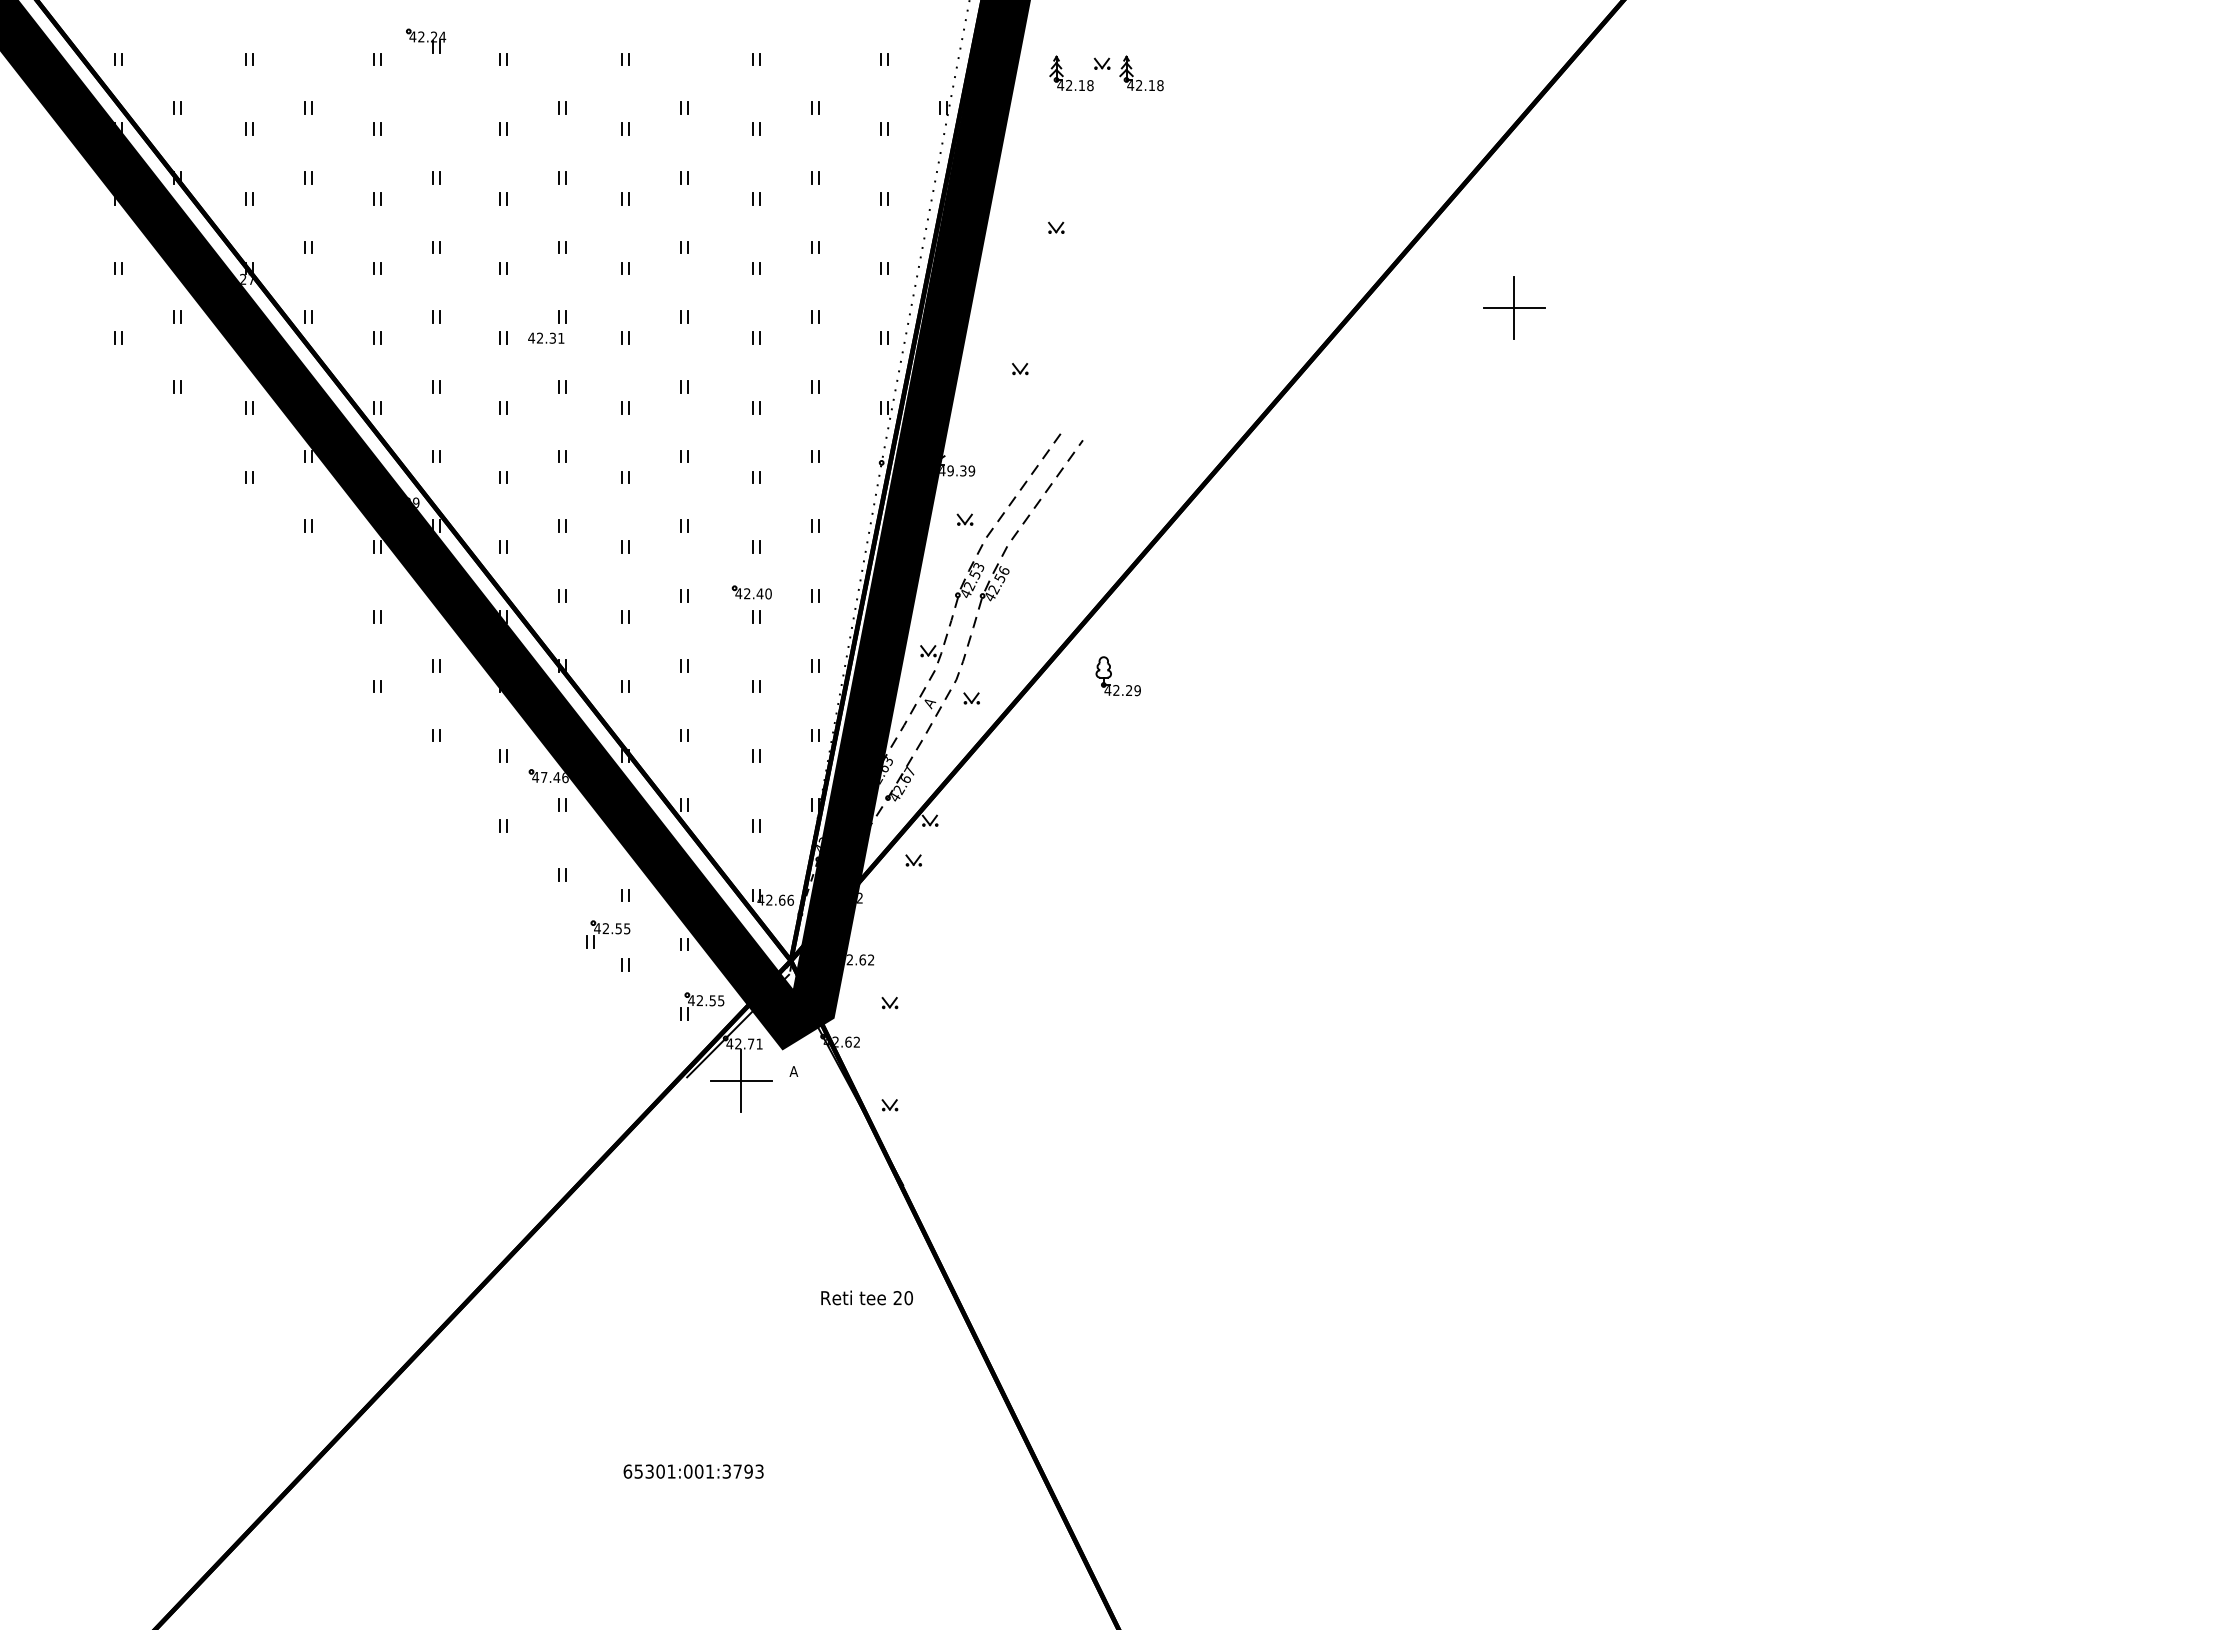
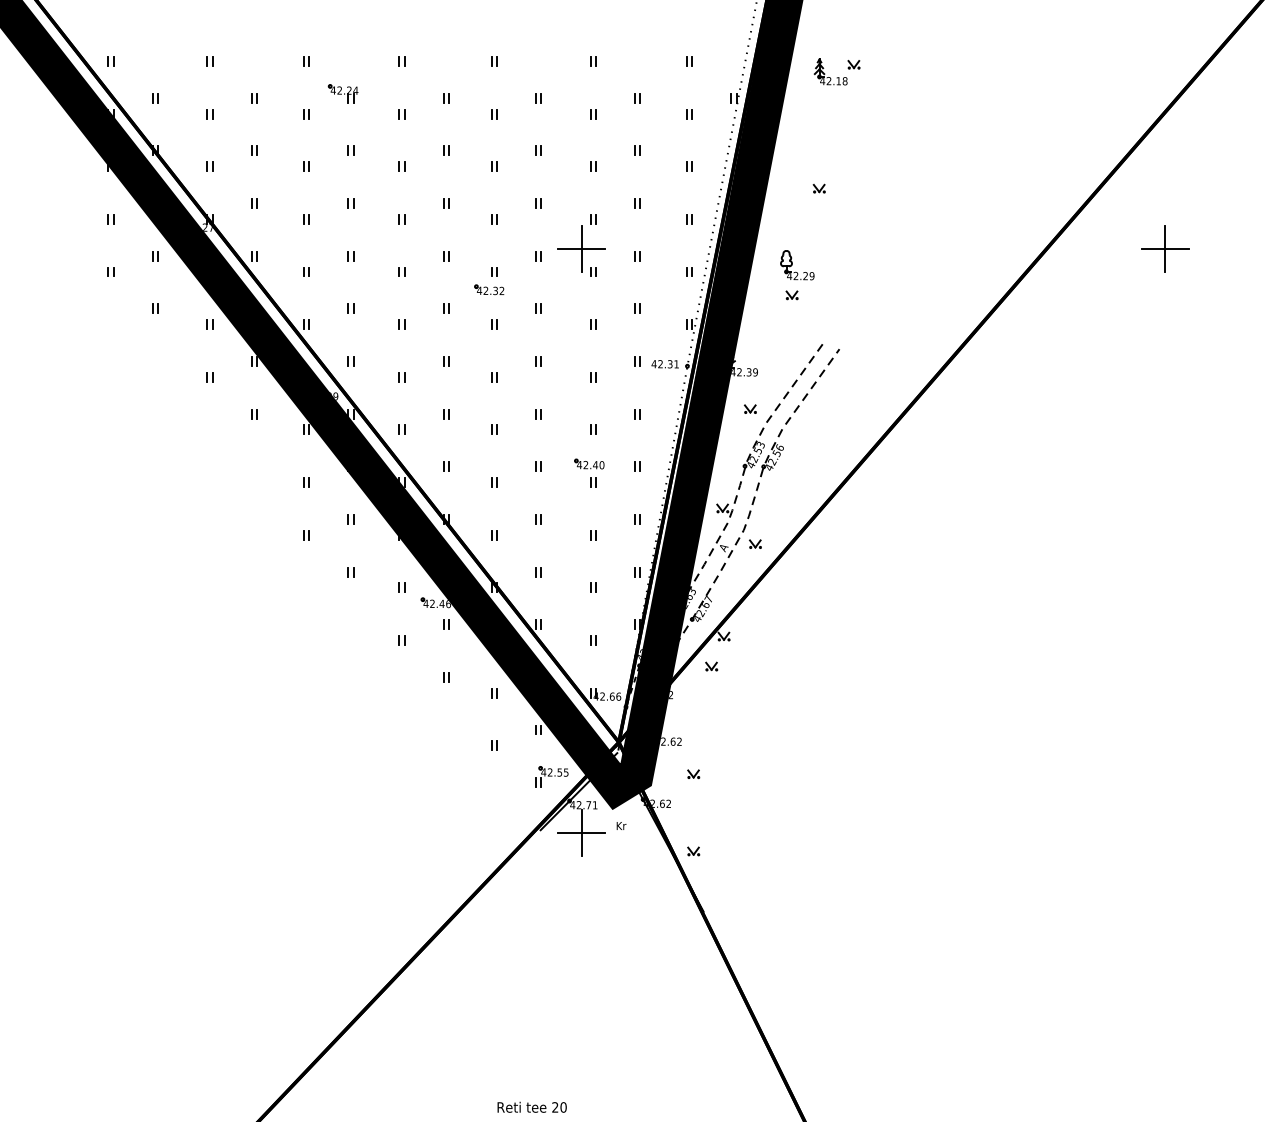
part: (426, 40) -> (343, 93), moved
part: (1141, 80) -> (883, 77), removed
part: (741, 307) -> (581, 248), added
text: (546, 337) -> (665, 363), moved
part: (619, 361) -> (489, 289), added
text: (950, 470) -> (739, 371), 49.39 -> 42.39
part: (1117, 676) -> (796, 265), moved
text: (544, 776) -> (432, 603), 47.46 -> 42.46
part: (608, 934) -> (481, 722), removed
text: (794, 1071) -> (621, 825), A -> Kr
text: (866, 1297) -> (531, 1106), moved

